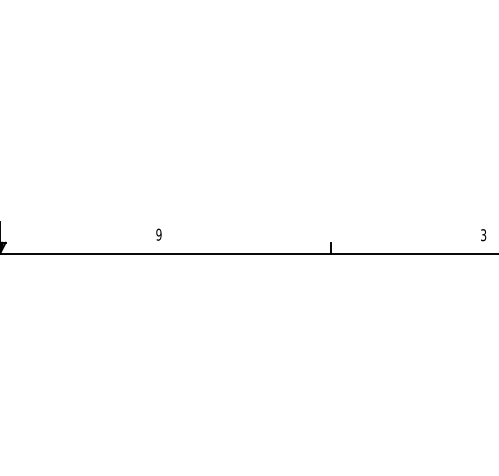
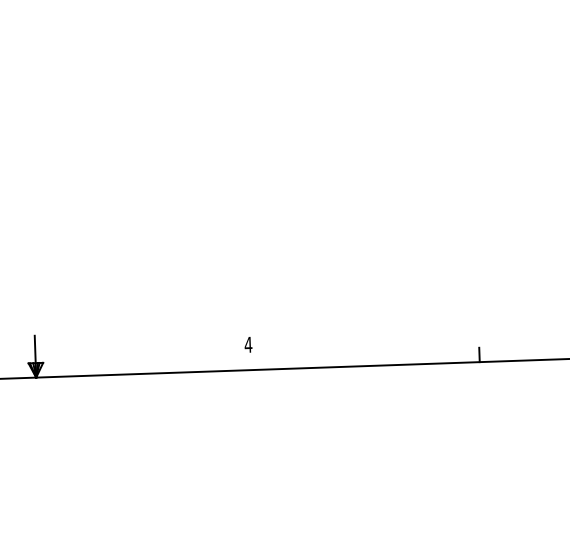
text: (158, 234) -> (247, 344), 9 -> 4

